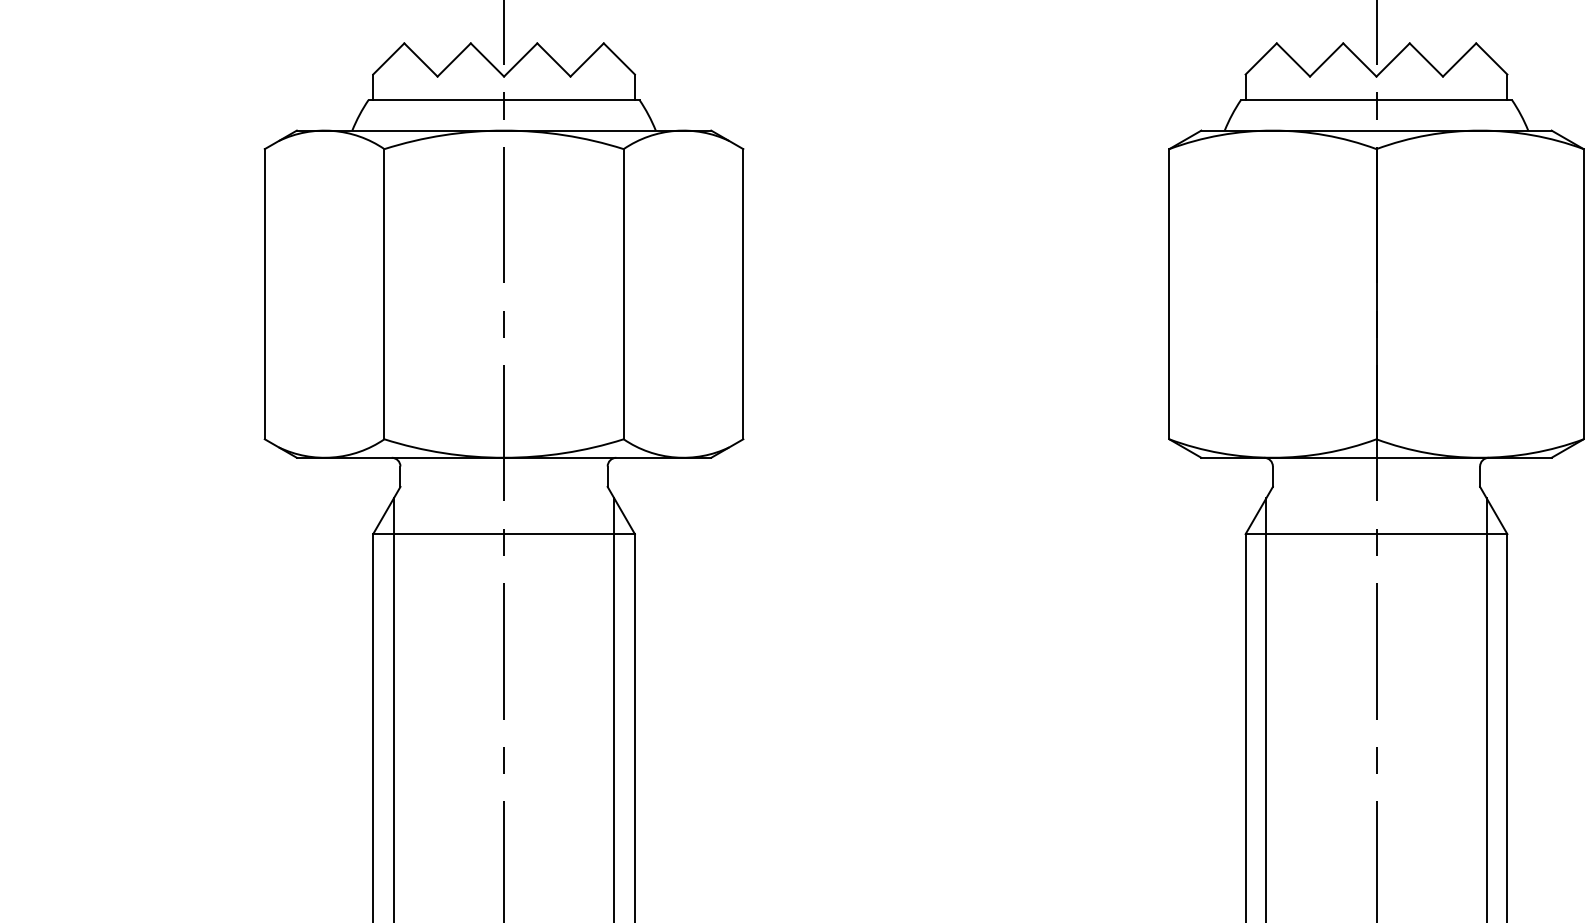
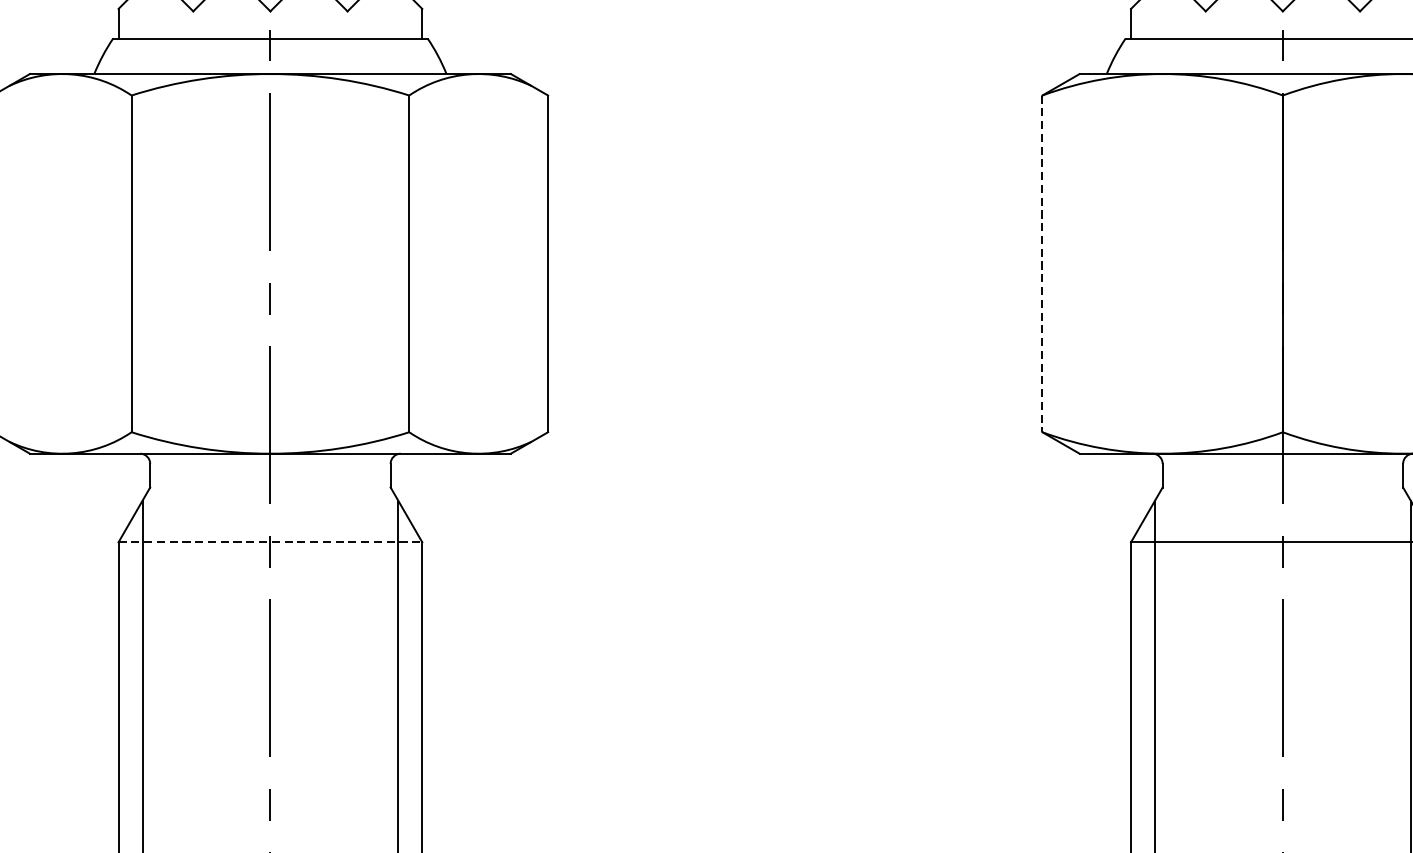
line: (1169, 294) -> (1042, 264), solid -> dashed
line: (504, 534) -> (270, 542), solid -> dashed

